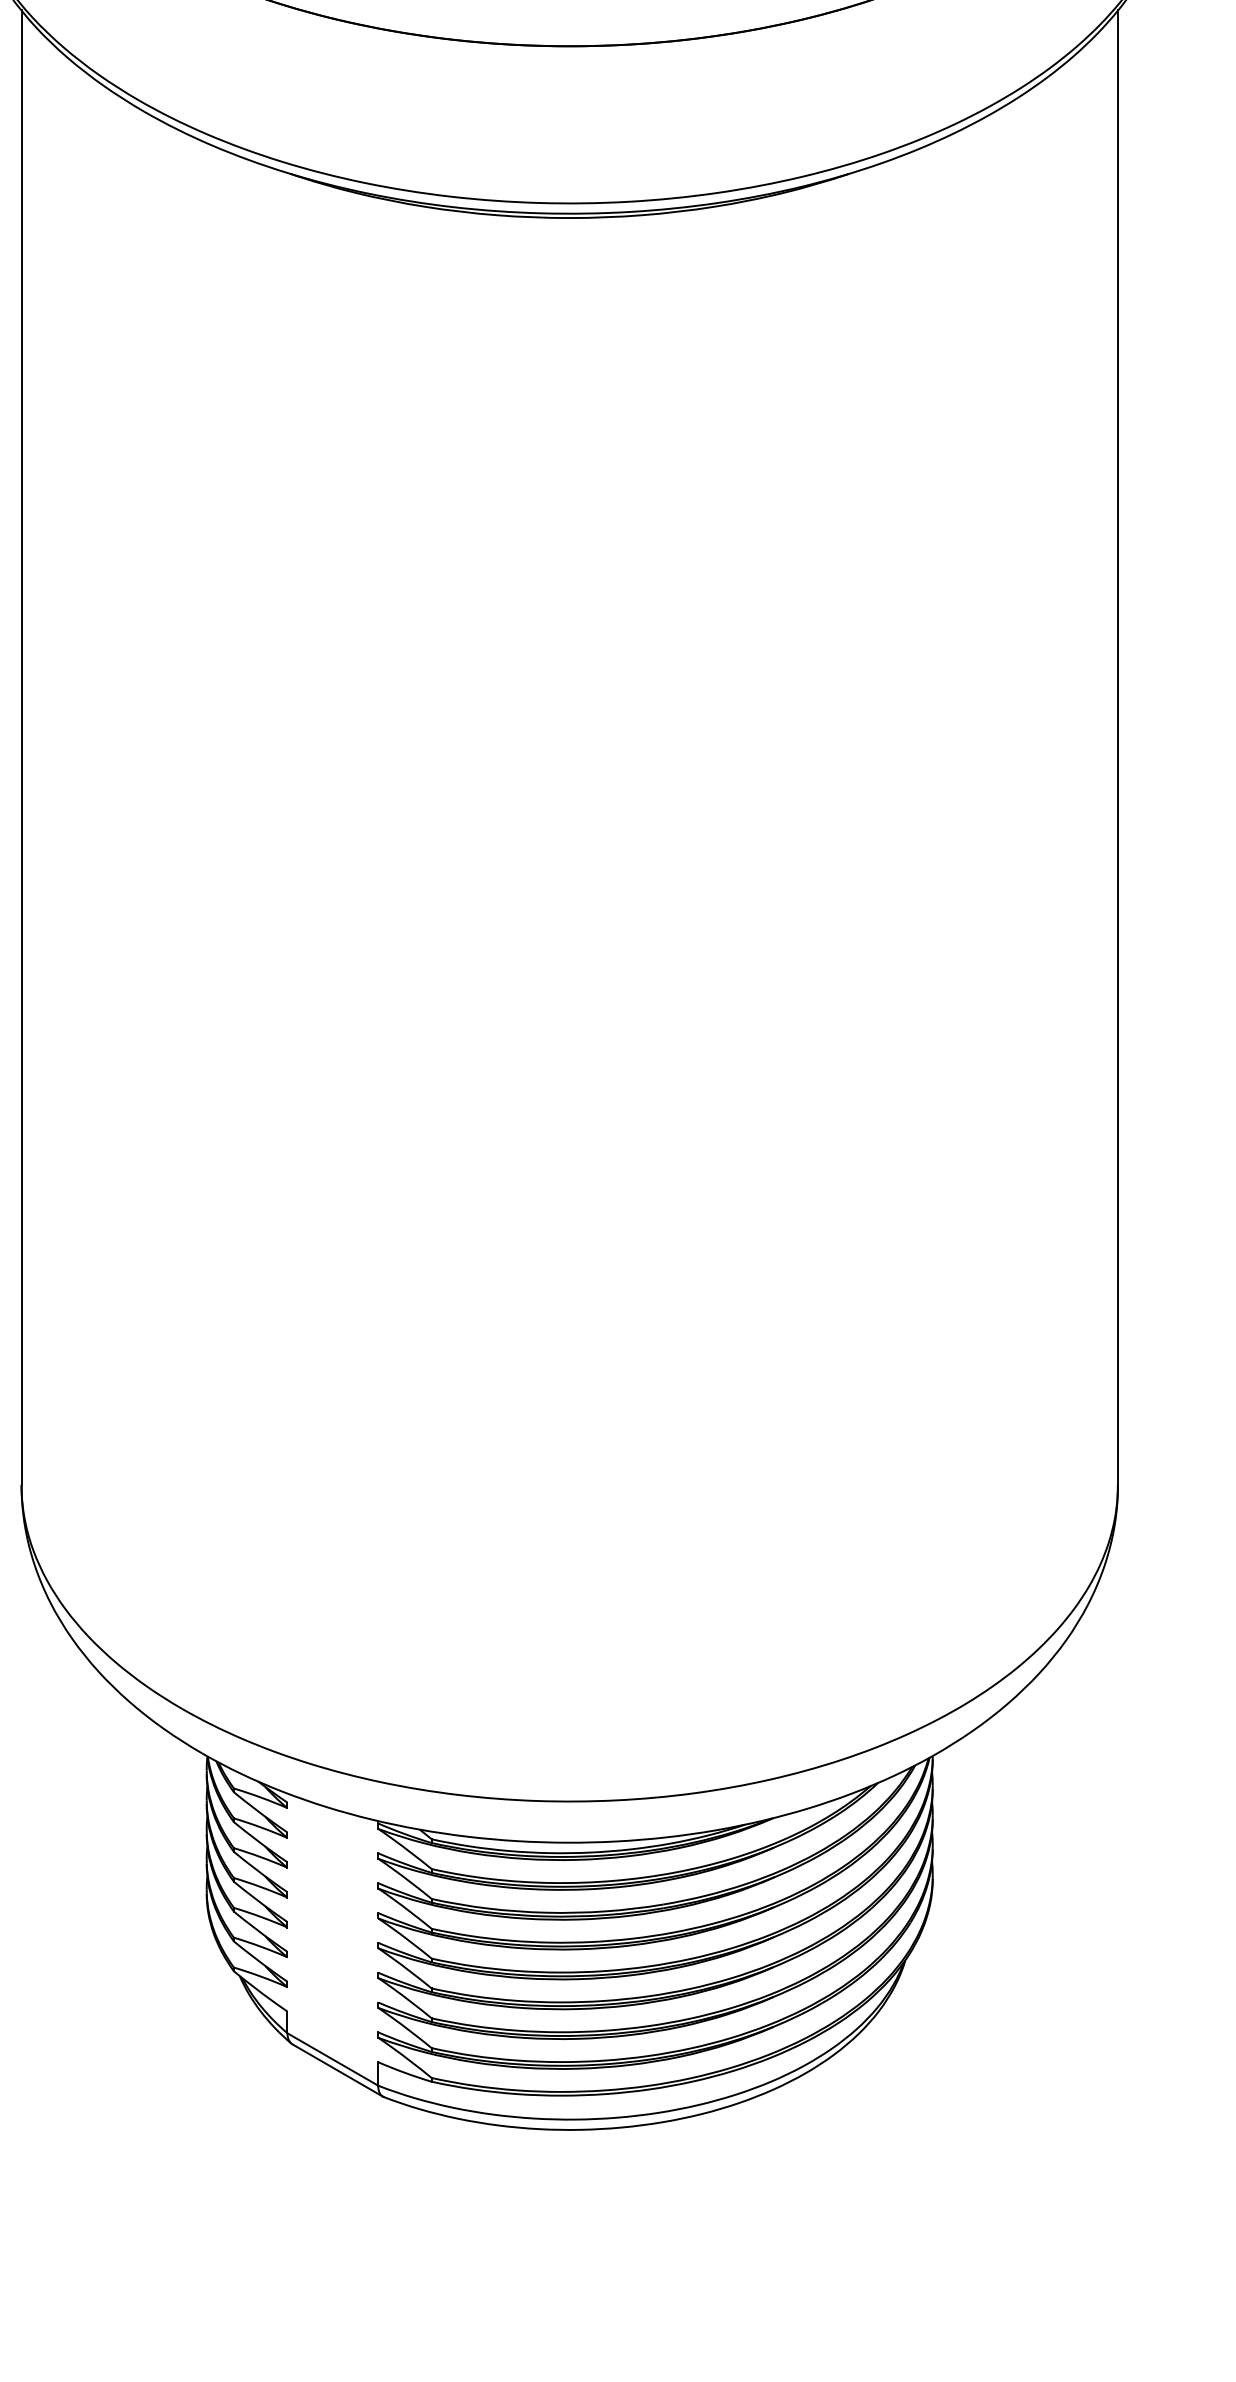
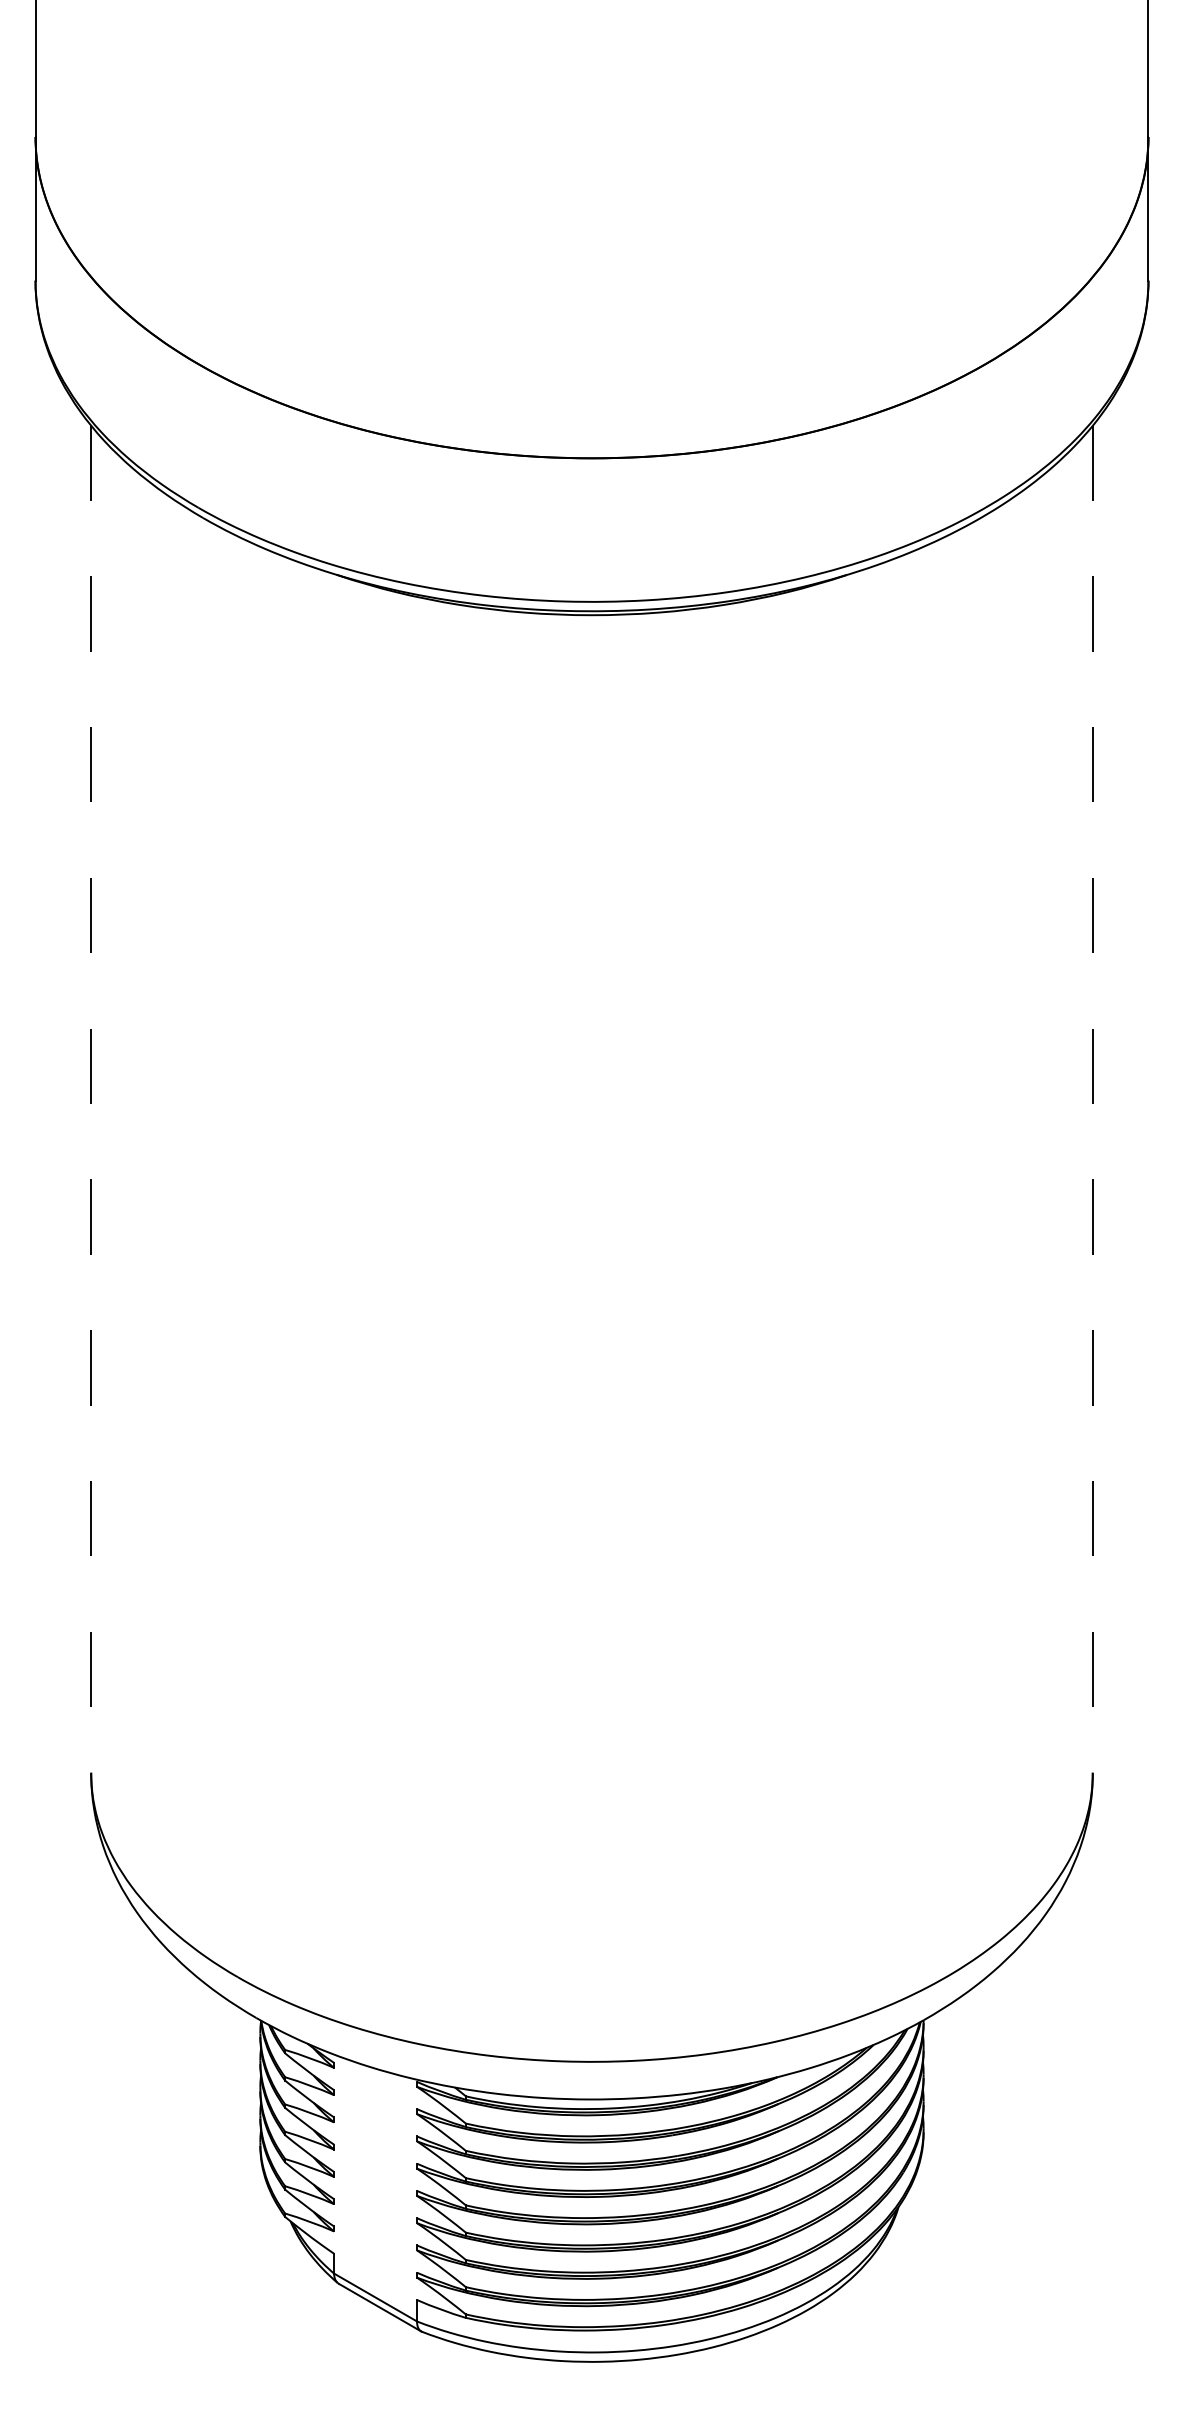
line: (21, 748) -> (91, 1099), solid -> dashed
line: (1117, 748) -> (1092, 1099), solid -> dashed

